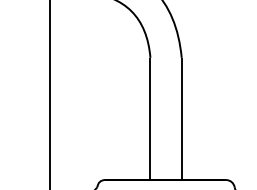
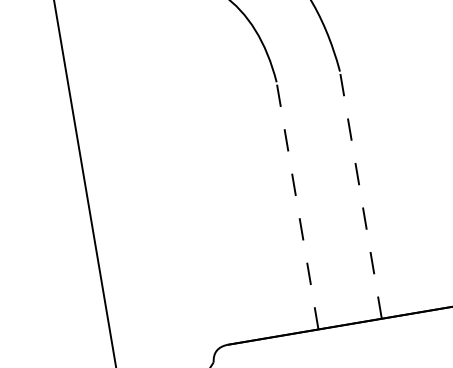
line: (150, 118) -> (297, 205), solid -> dashed
line: (181, 118) -> (360, 194), solid -> dashed

